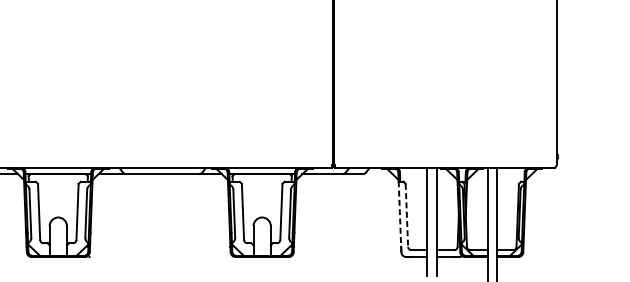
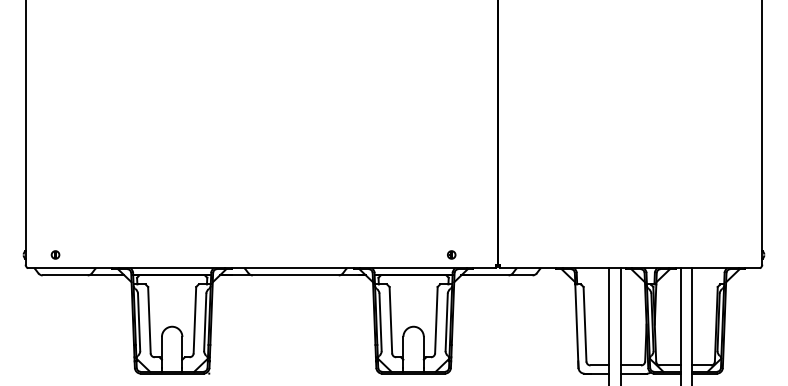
part: (294, 156) -> (451, 254), added
line: (407, 215) -> (585, 324), dashed -> solid
line: (399, 217) -> (576, 326), dashed -> solid

